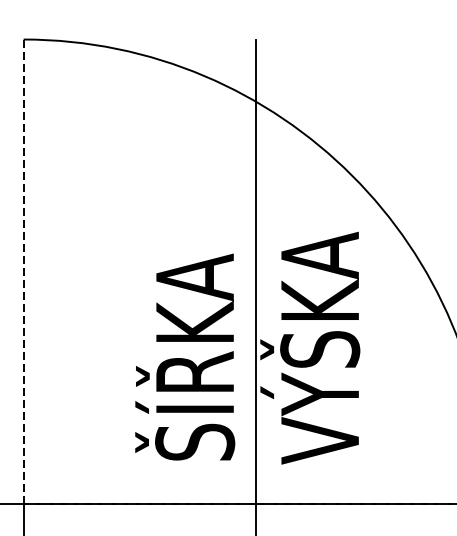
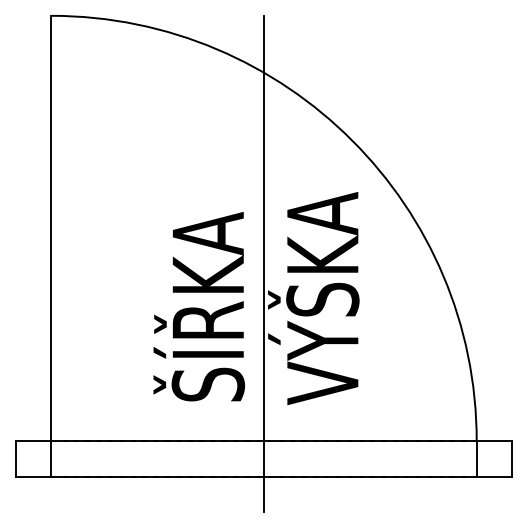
line: (23, 271) -> (51, 228), dashed -> solid

